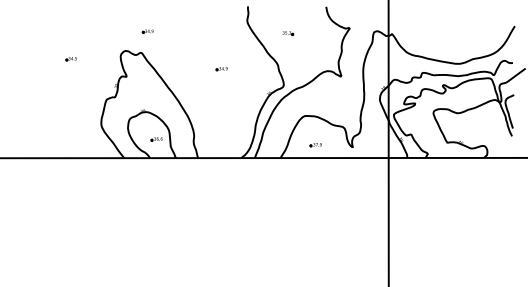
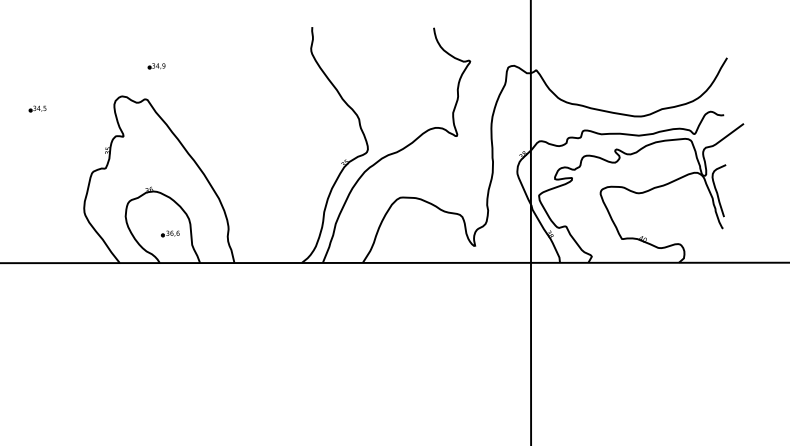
part: (288, 33) -> (375, 69), removed
part: (221, 69) -> (271, 125), removed
part: (315, 145) -> (417, 243), removed

